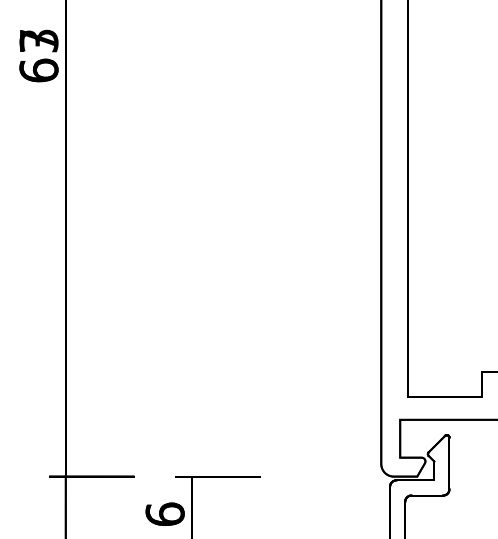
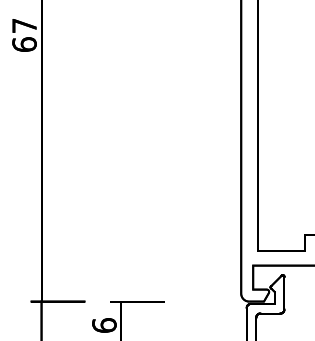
text: (38, 40) -> (24, 25), 63 -> 67

